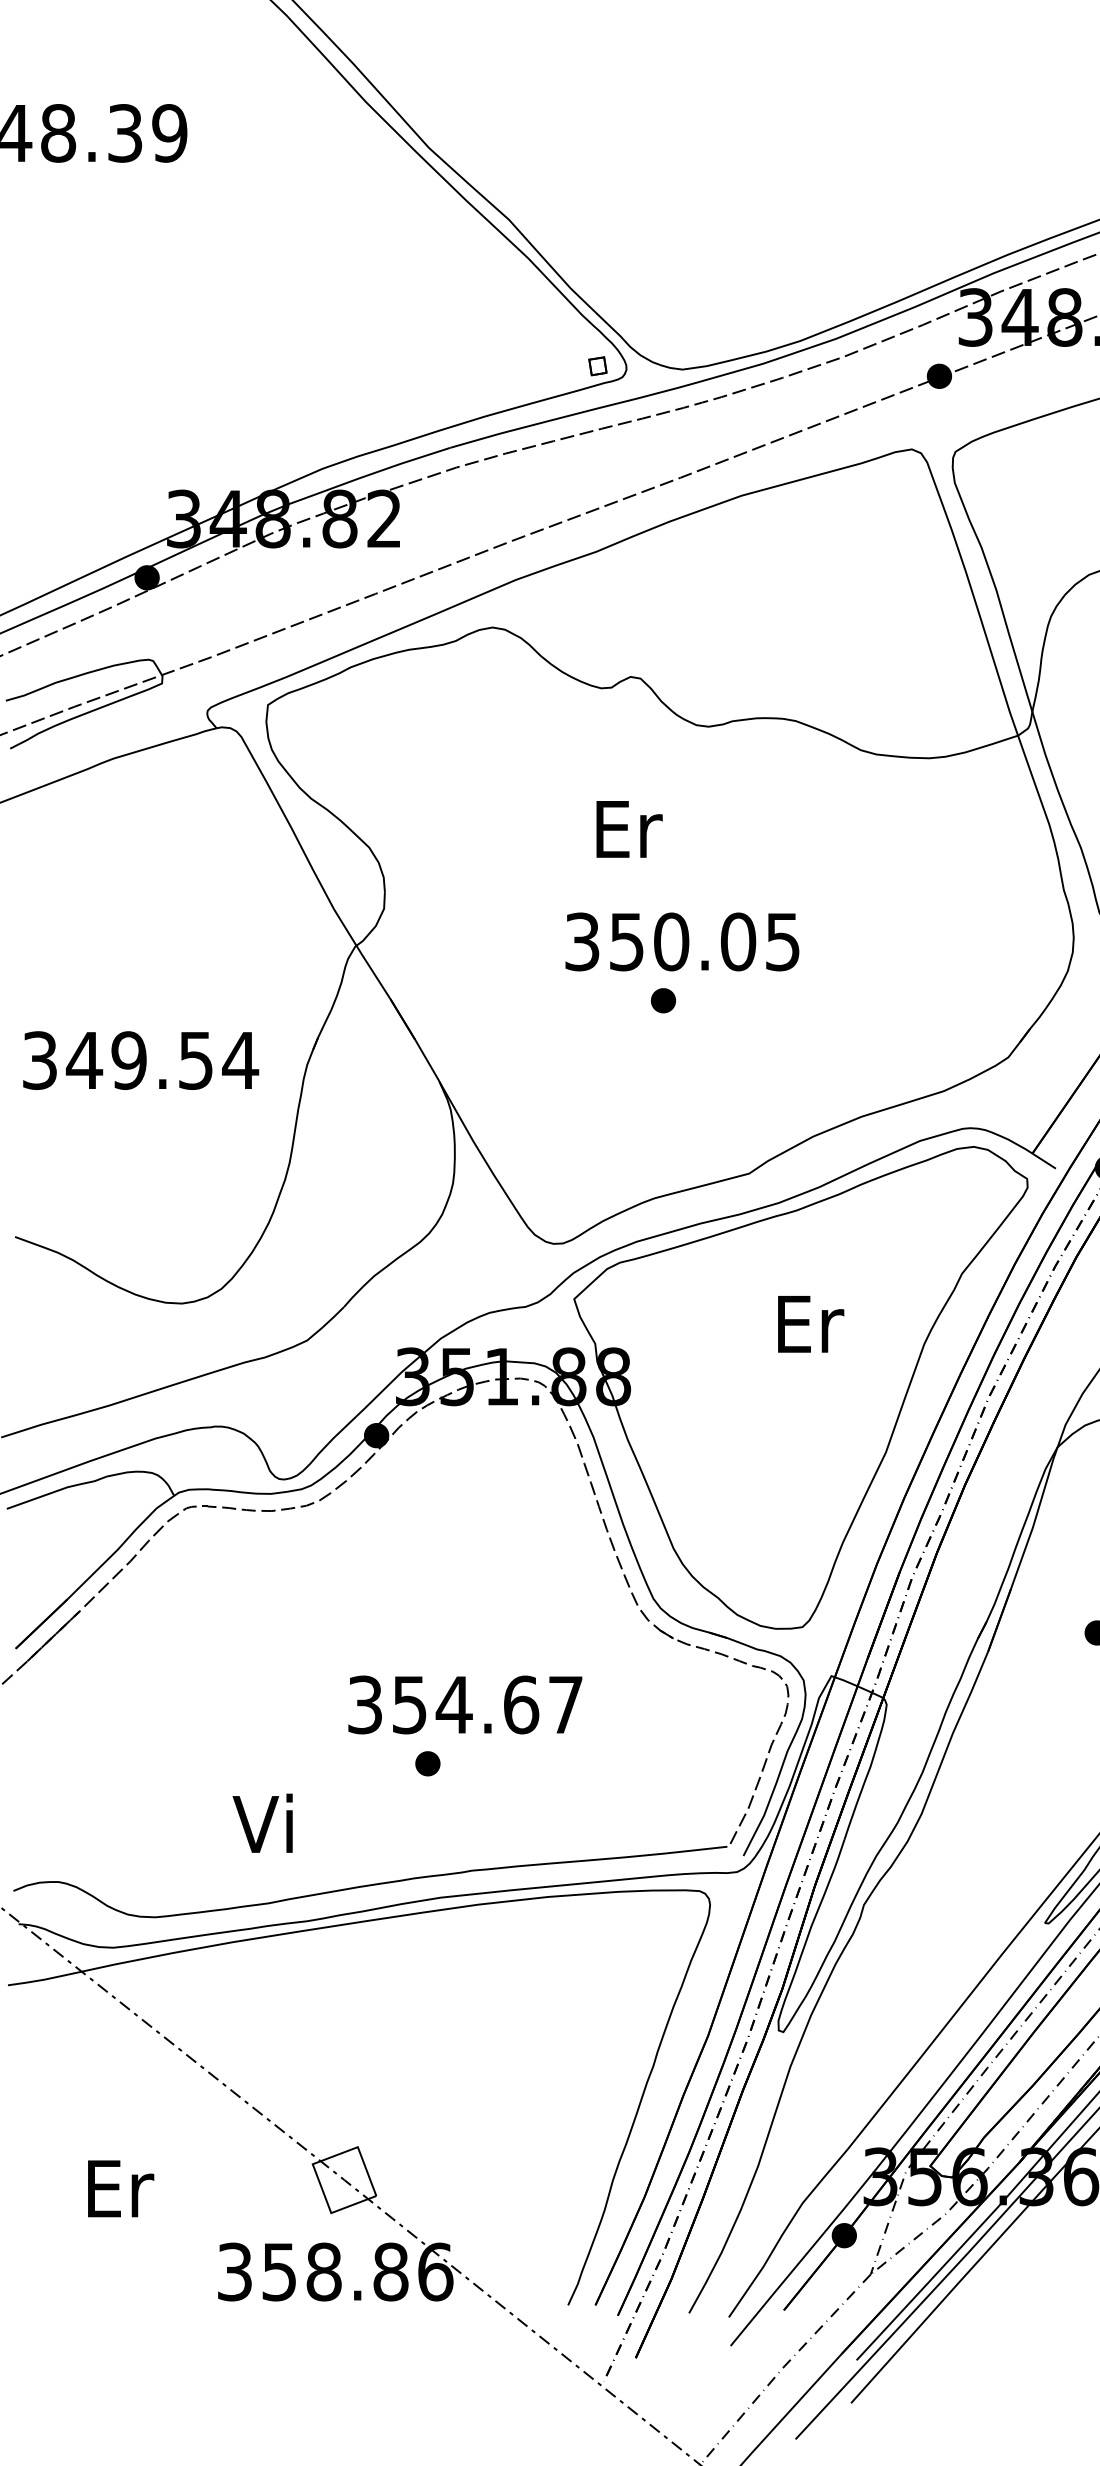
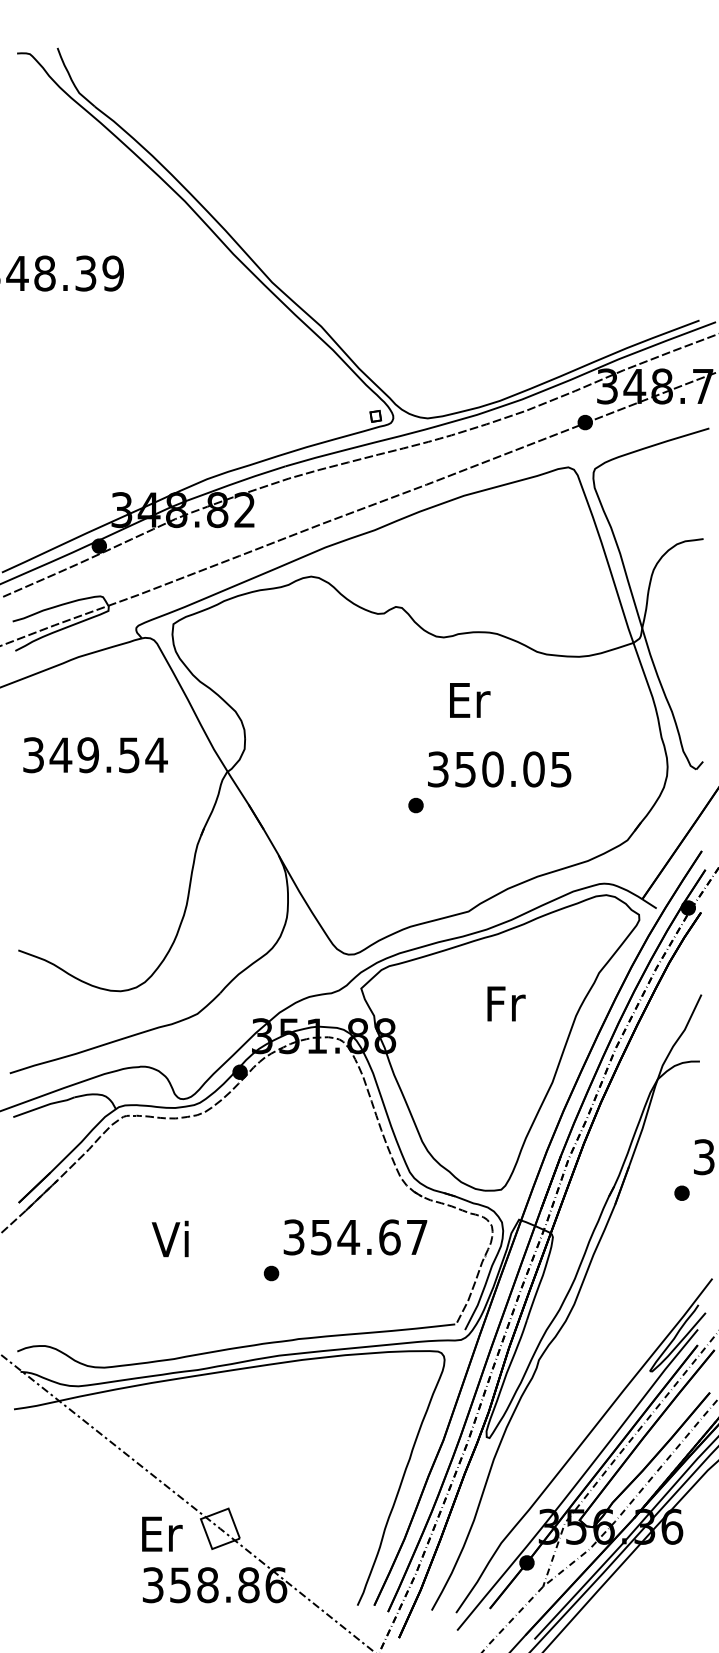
text: (630, 829) -> (470, 700), moved
text: (682, 942) -> (499, 769), moved
text: (140, 1061) -> (95, 755), moved
text: (811, 1323) -> (506, 1003), Er -> Fr
text: (465, 1705) -> (355, 1237), moved
text: (261, 1822) -> (169, 1238), moved
text: (121, 2187) -> (162, 1533), moved

